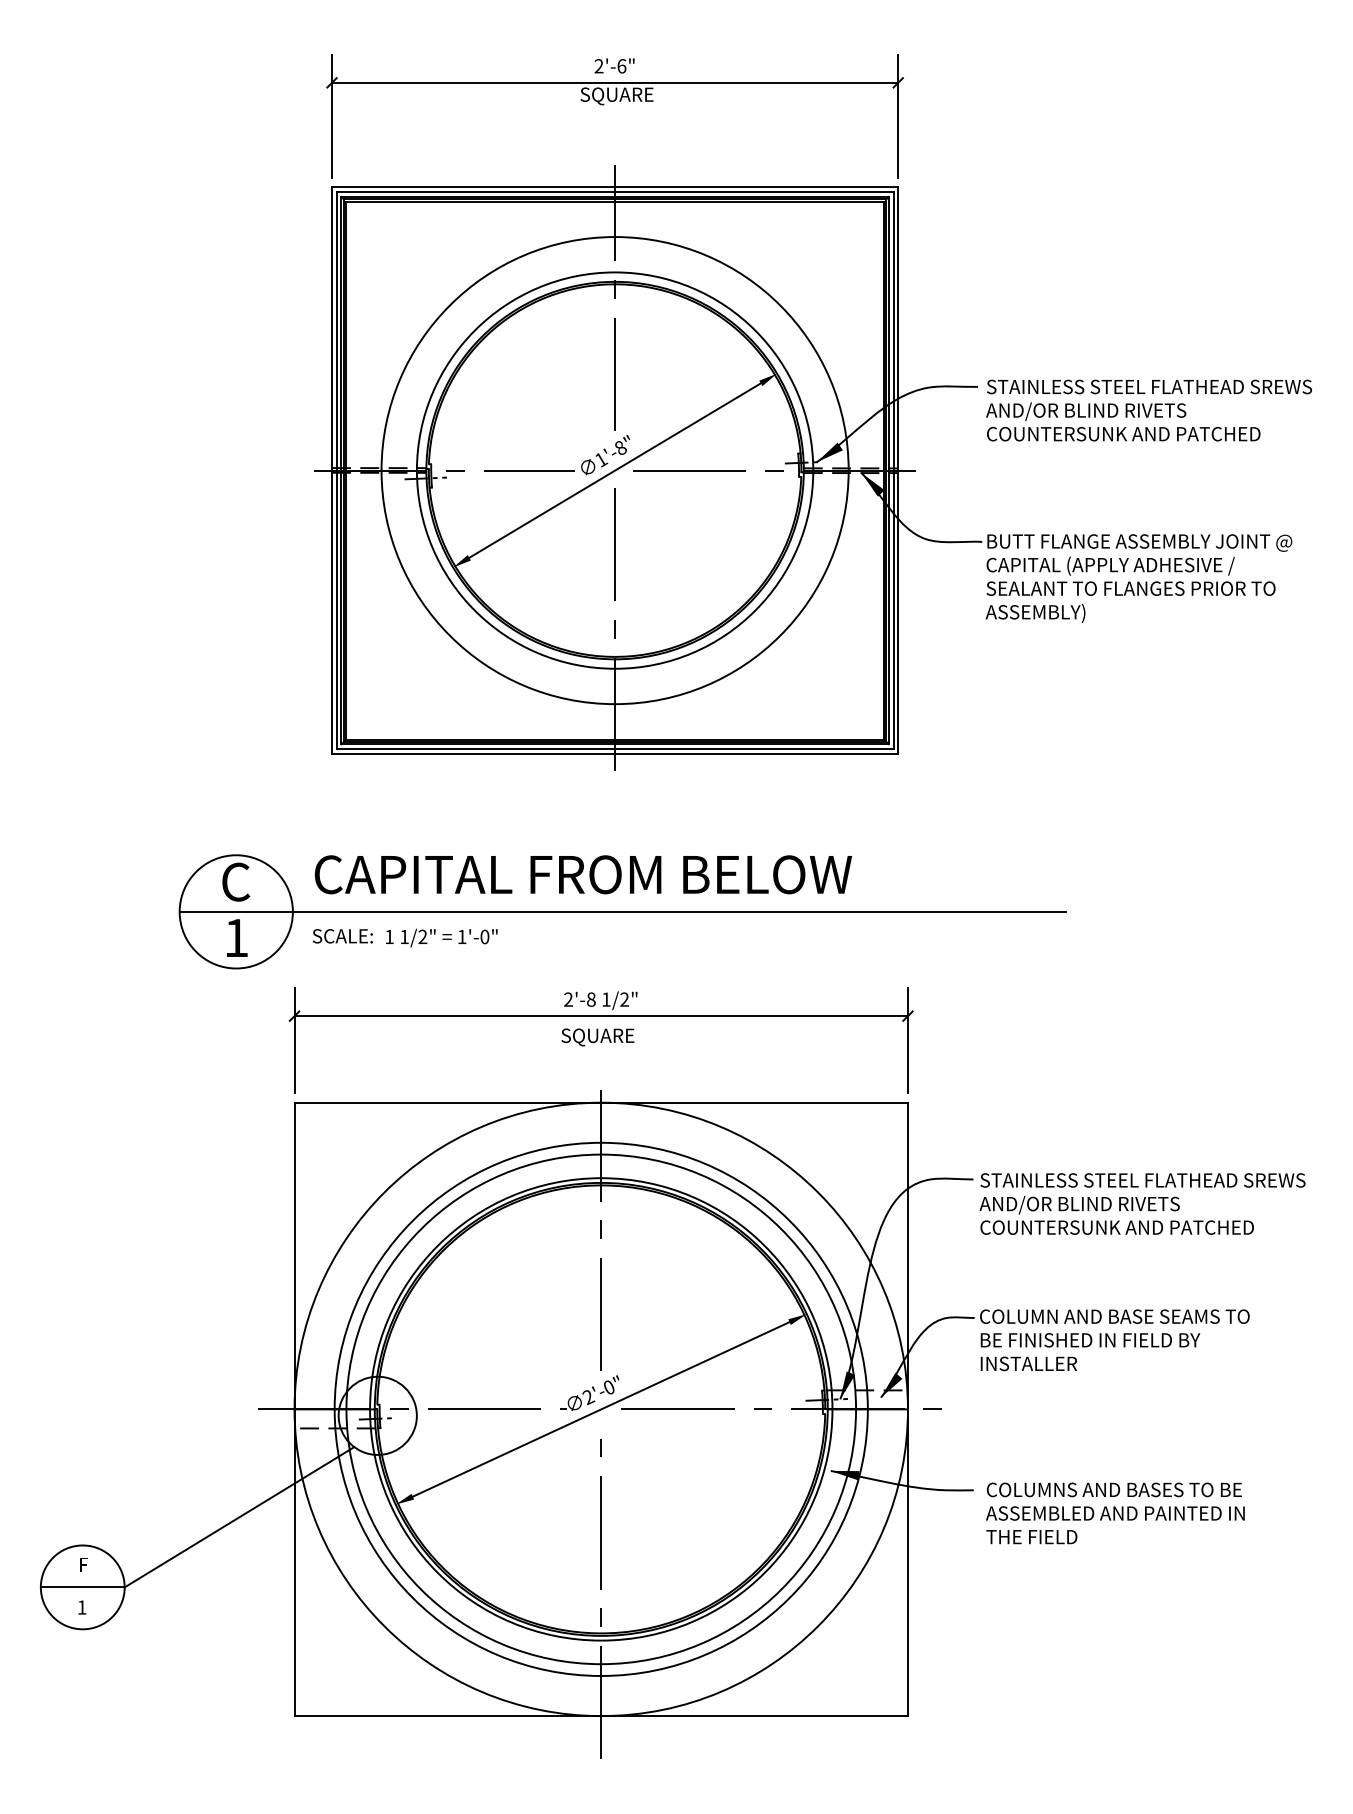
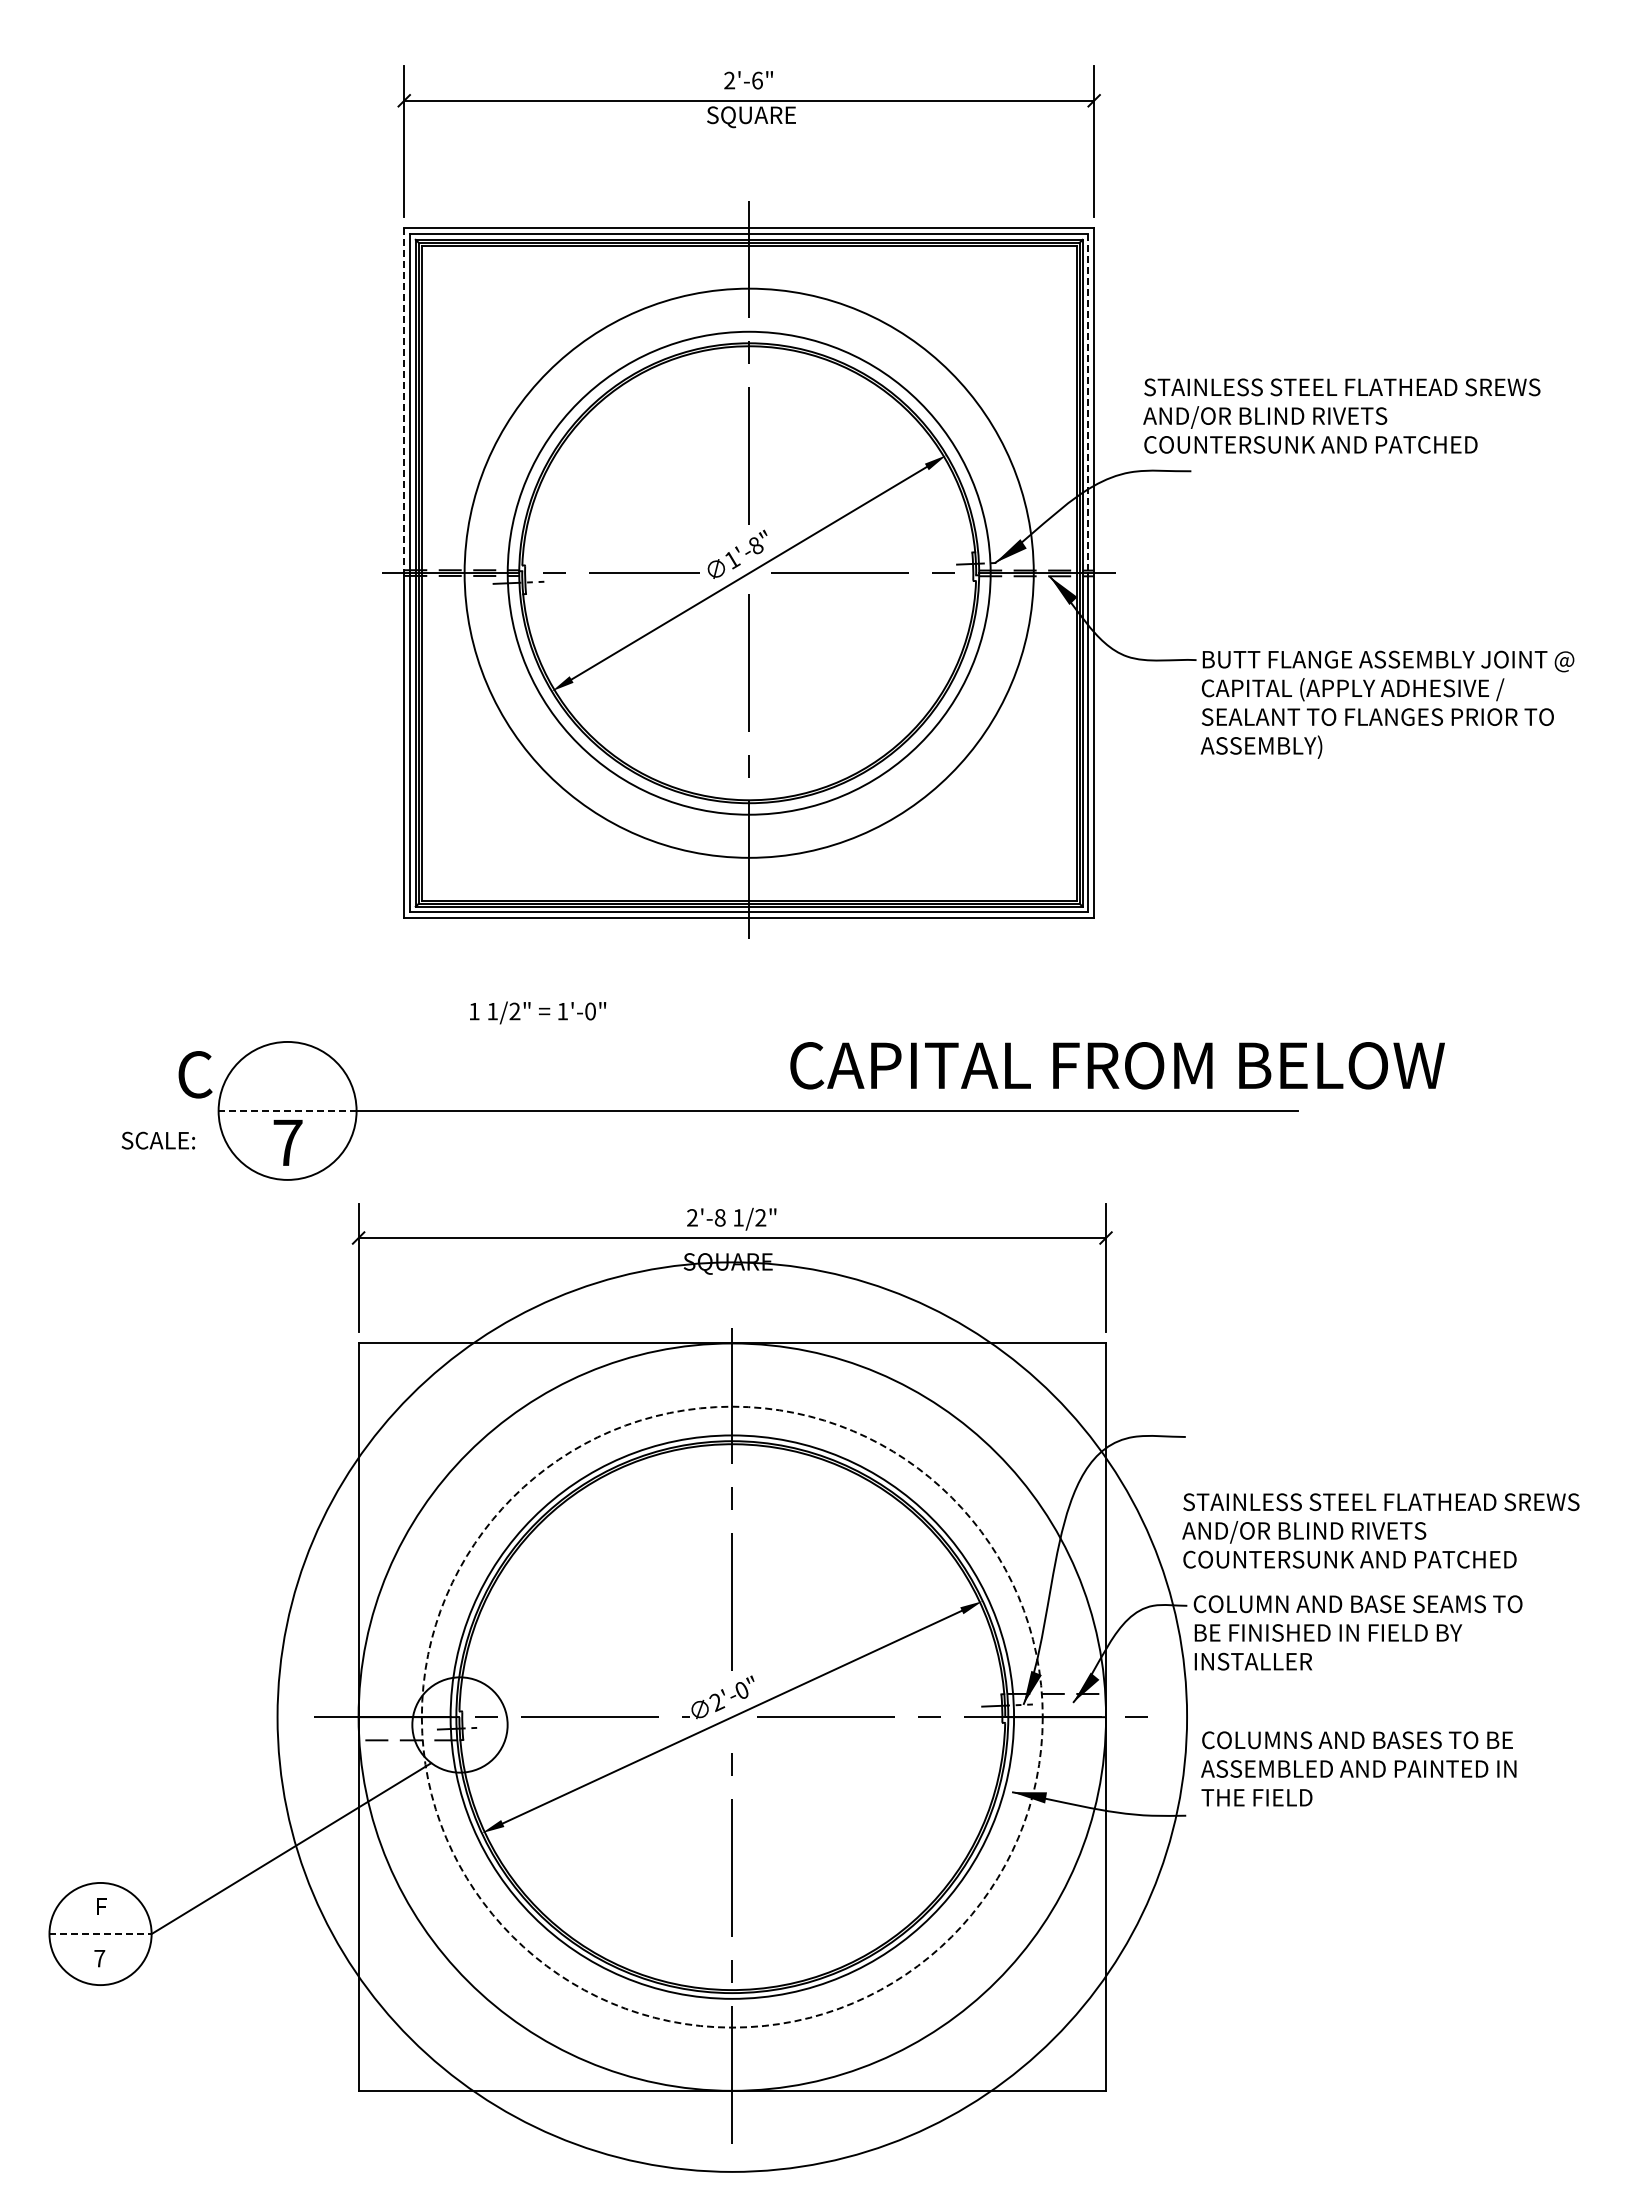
line: (332, 329) -> (404, 401), solid -> dashed
line: (893, 331) -> (1088, 403), solid -> dashed
text: (1148, 410) -> (1341, 415), moved
text: (583, 874) -> (1117, 1065), moved
text: (236, 881) -> (195, 1074), moved
line: (236, 911) -> (287, 1110), solid -> dashed
text: (342, 936) -> (158, 1140), moved
text: (236, 937) -> (287, 1142), 1 -> 7
text: (442, 937) -> (538, 1012), moved
text: (1142, 1203) -> (1380, 1530), moved
circle: (600, 1408) -> (731, 1716), solid -> dashed
circle: (601, 1408) -> (732, 1716), size x1.4
text: (1115, 1513) -> (1358, 1768), moved
line: (83, 1587) -> (101, 1934), solid -> dashed
text: (81, 1607) -> (99, 1958), 1 -> 7

